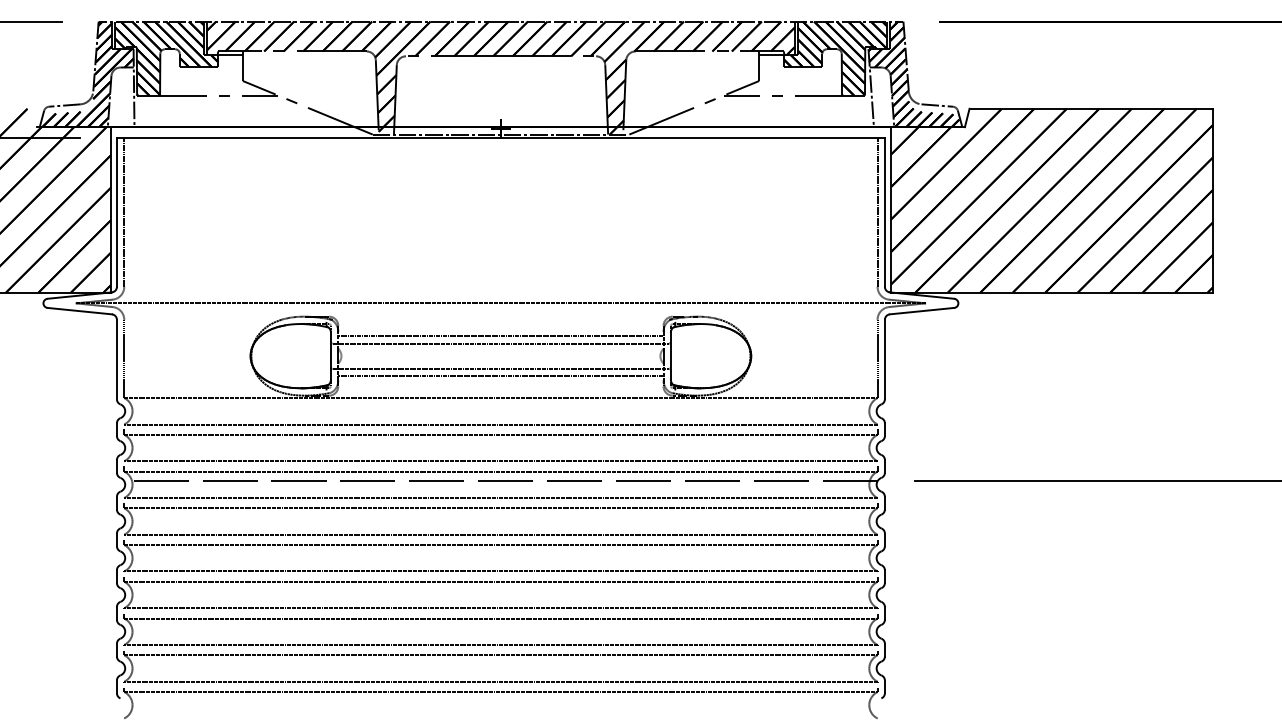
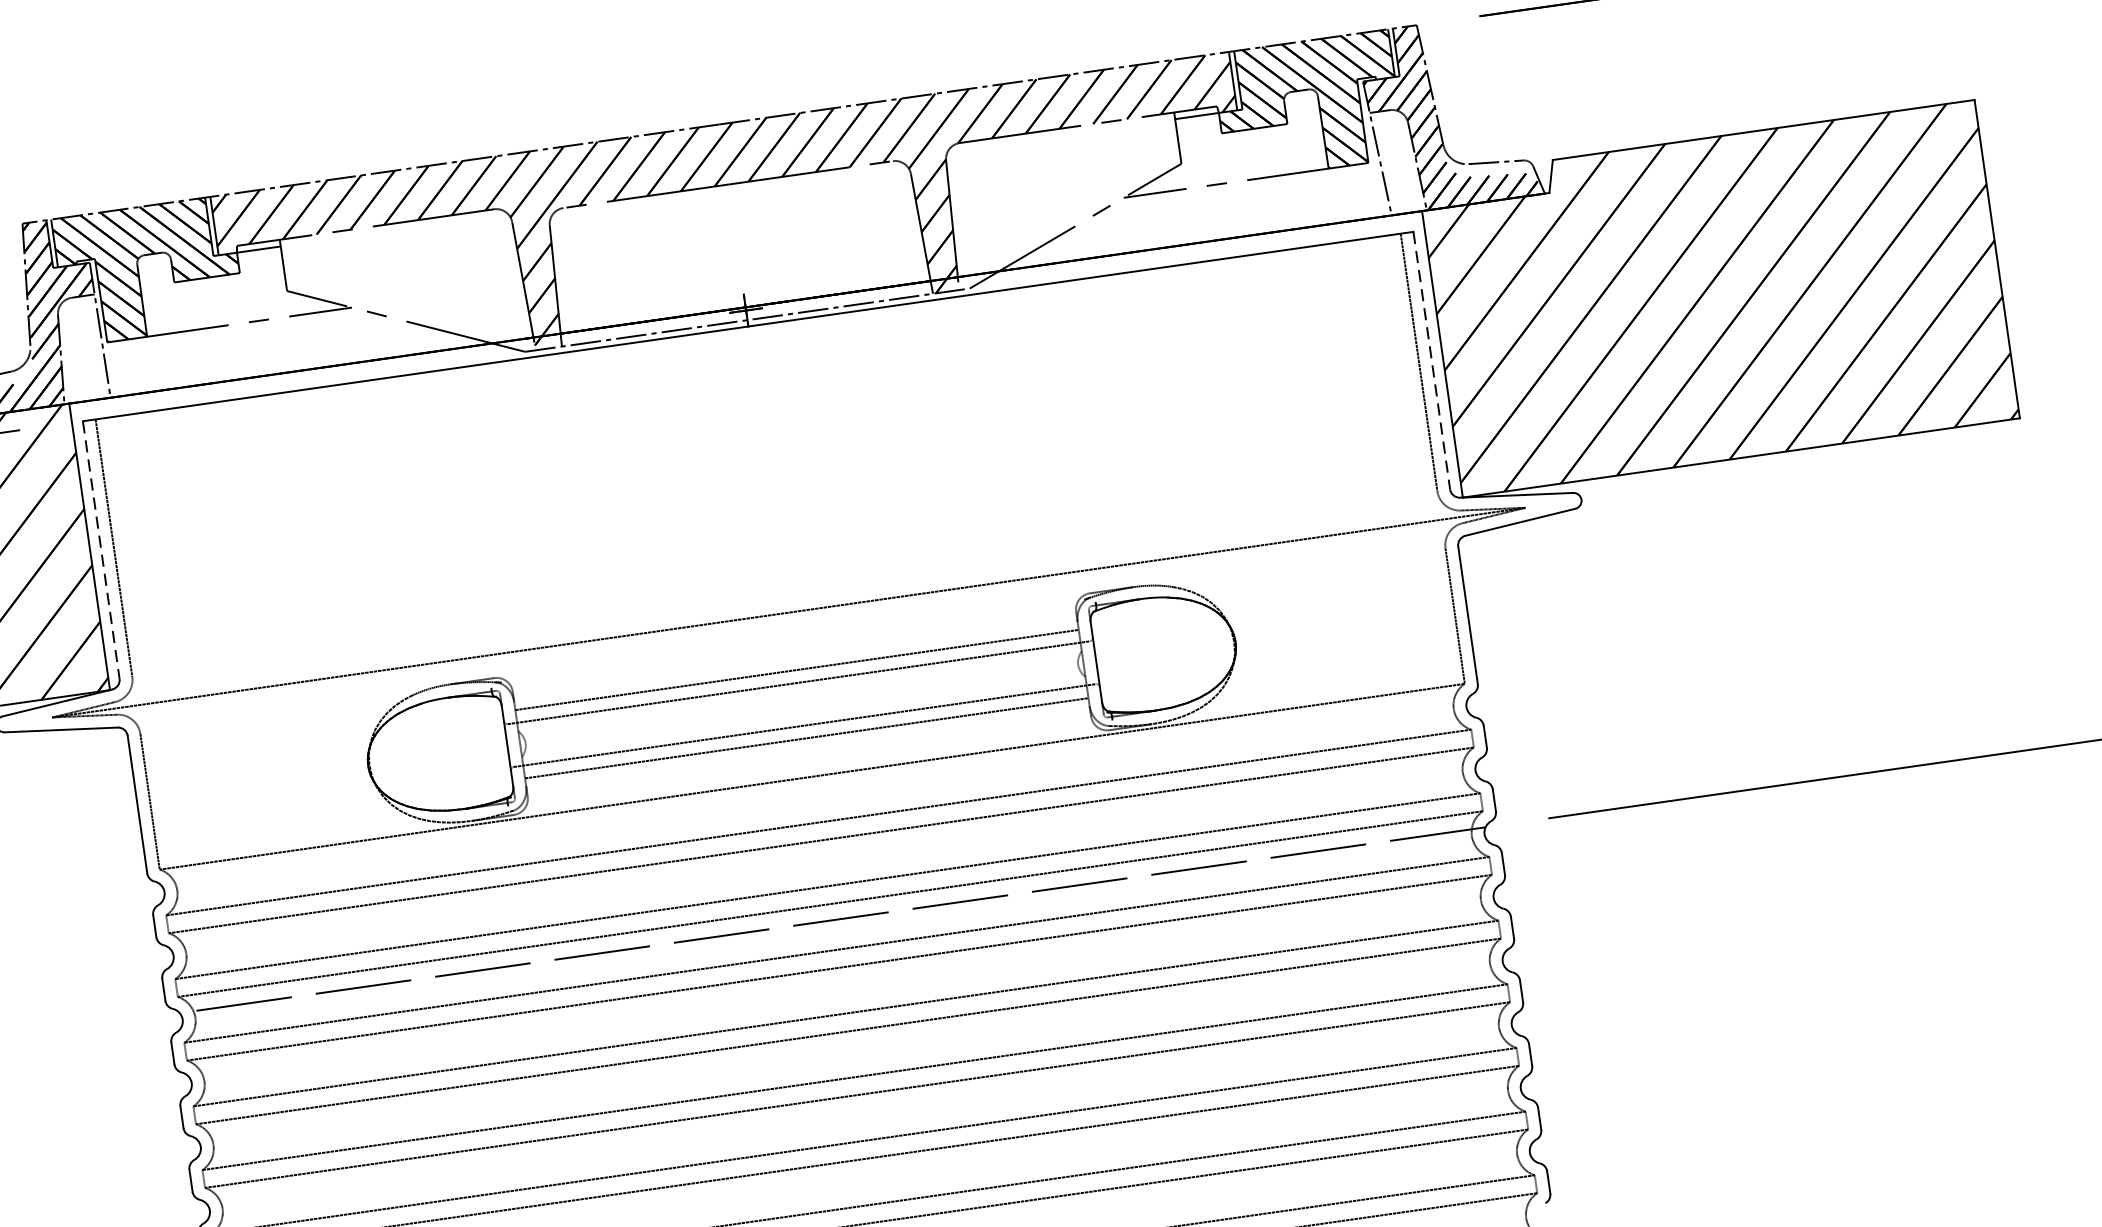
line: (116, 213) -> (100, 551), solid -> dashed
line: (884, 213) -> (1431, 362), solid -> dashed

